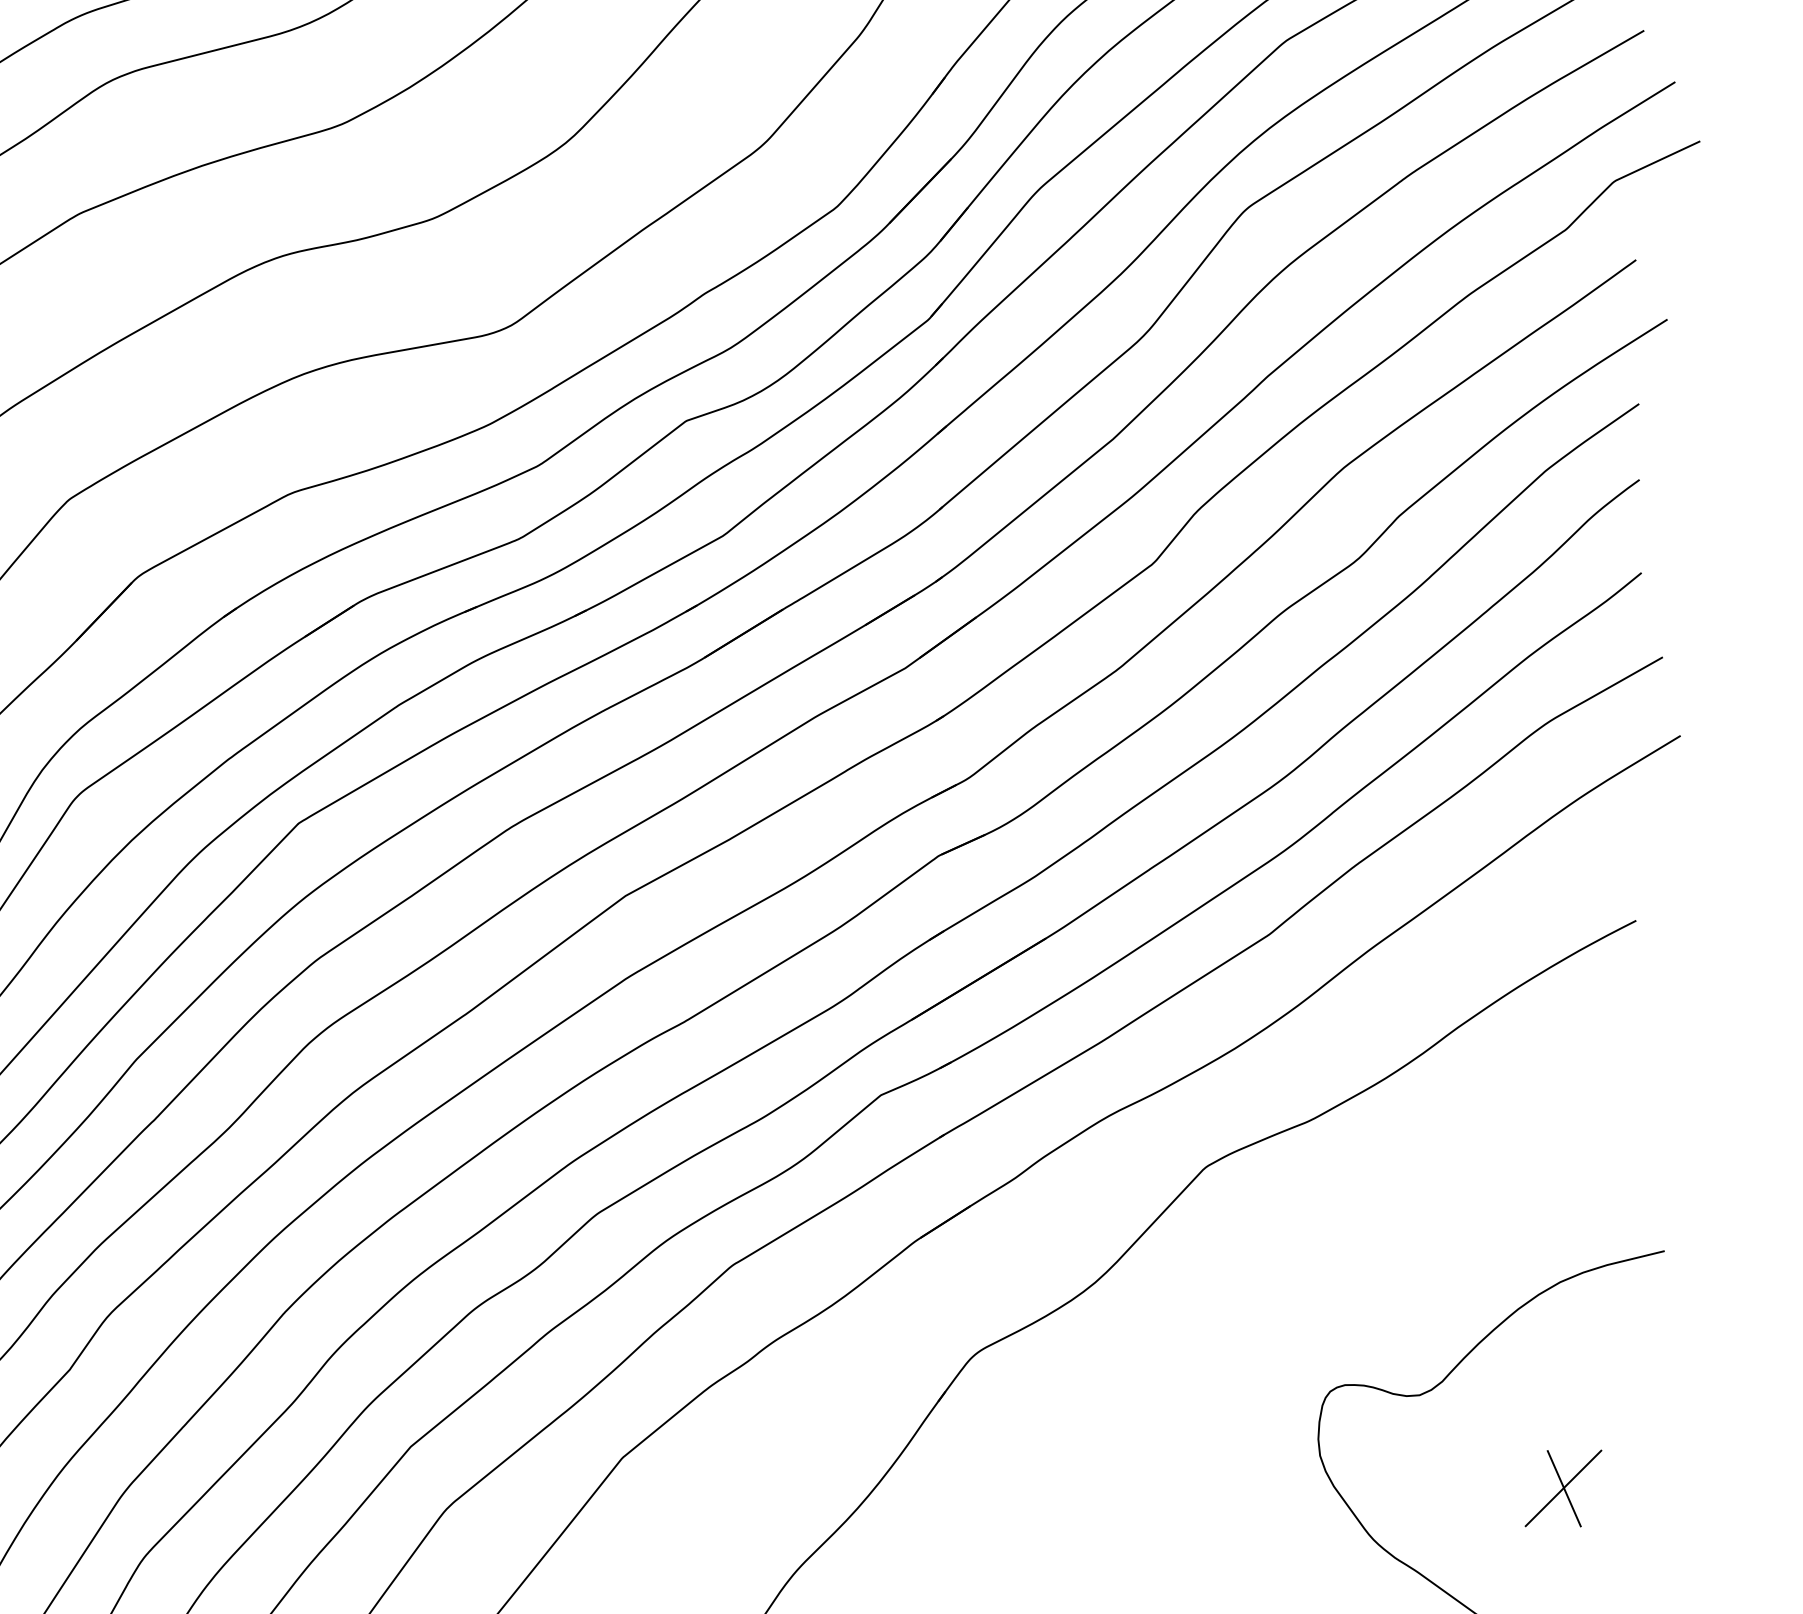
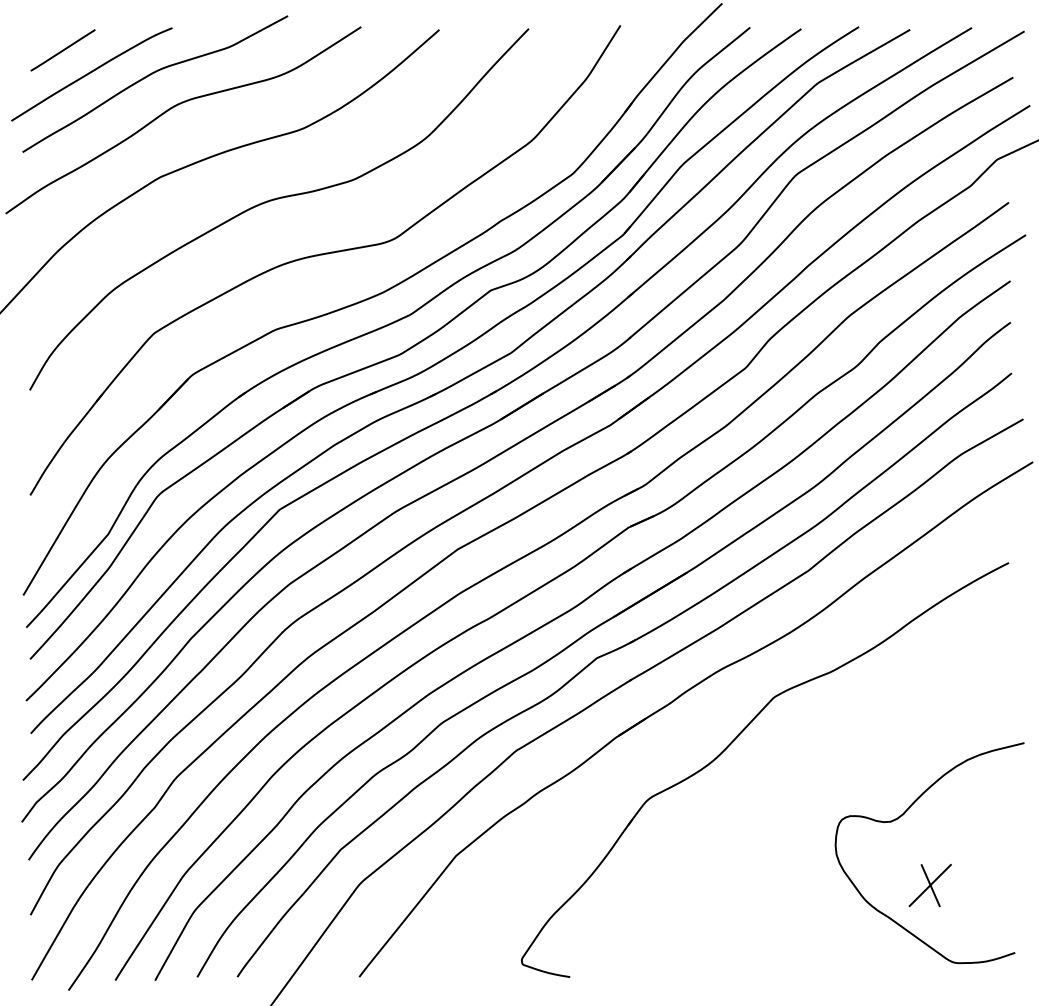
part: (1562, 1488) -> (929, 885), moved

